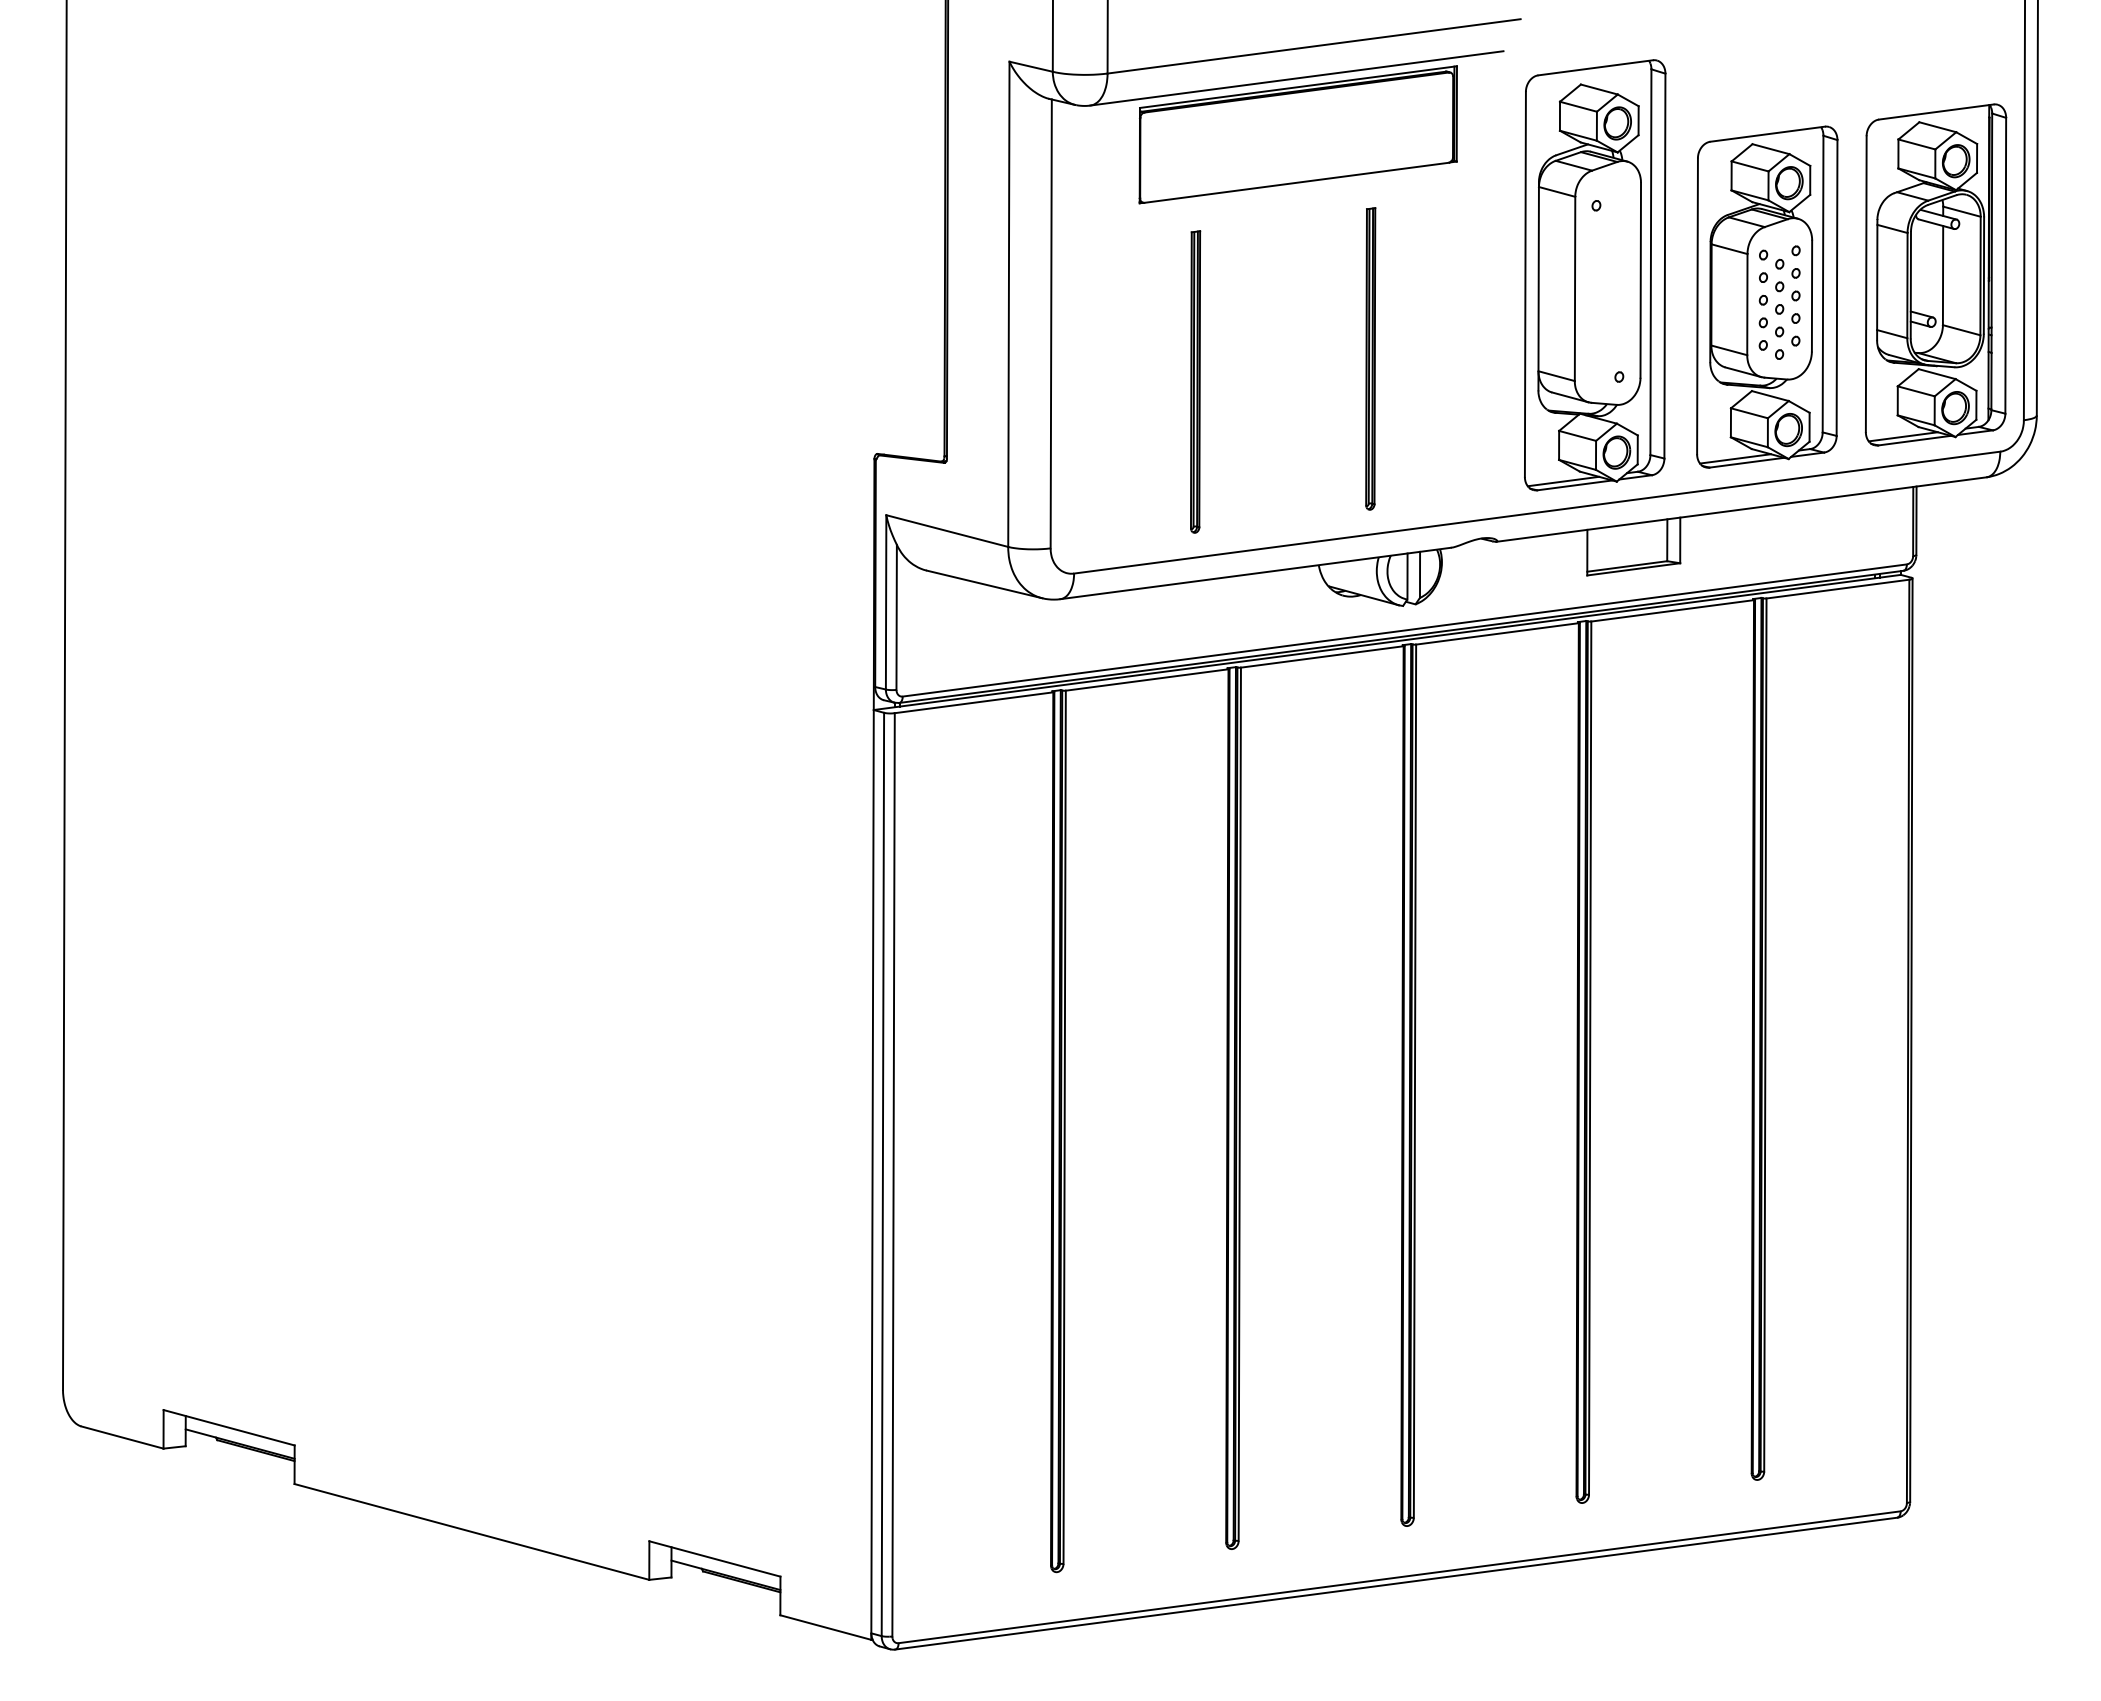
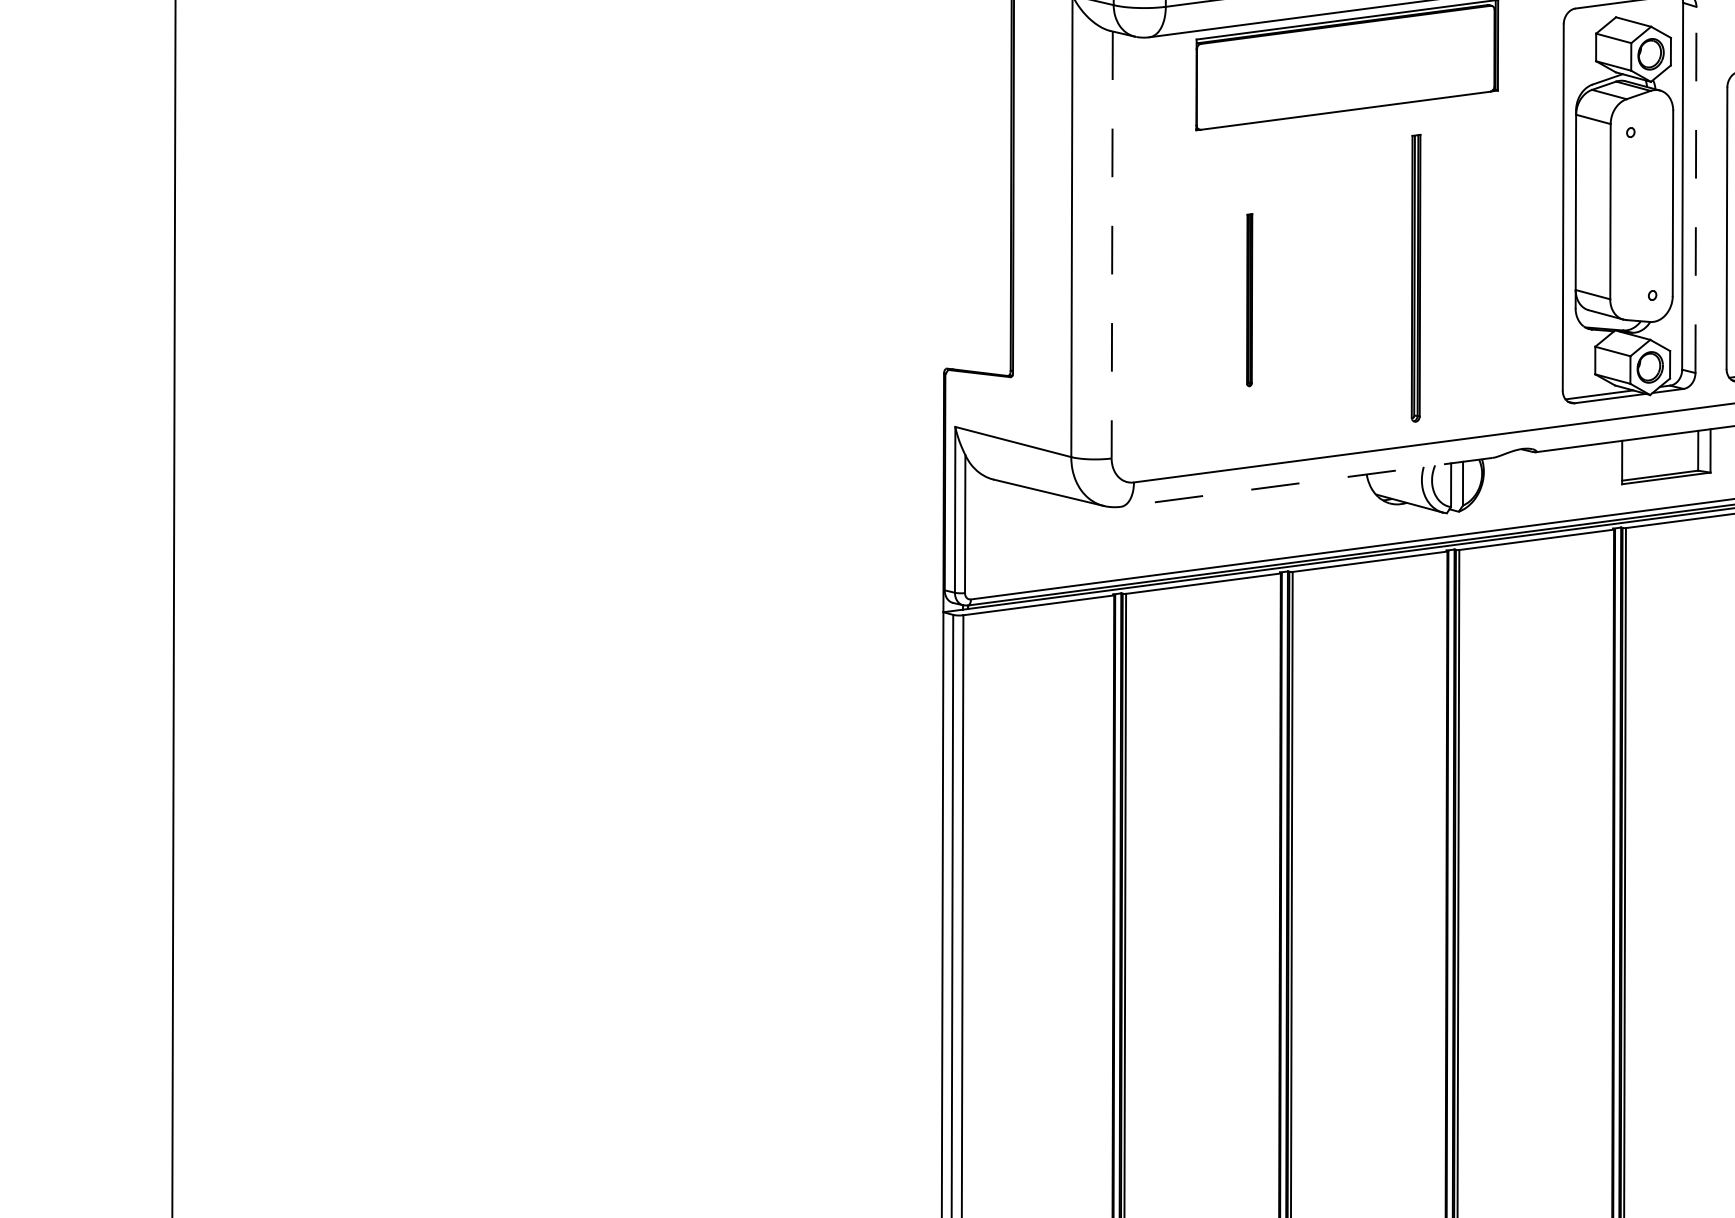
line: (1664, 265) -> (1695, 189), solid -> dashed
line: (1051, 323) -> (1112, 244), solid -> dashed
part: (1195, 381) -> (1249, 299), size x0.6
line: (1255, 573) -> (1306, 482), solid -> dashed

